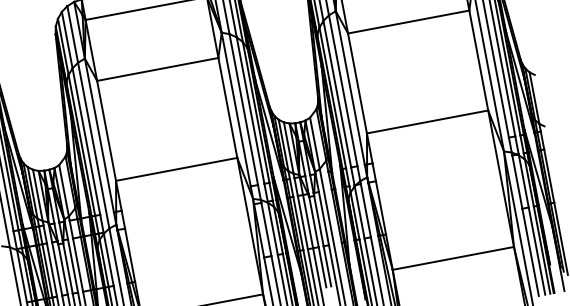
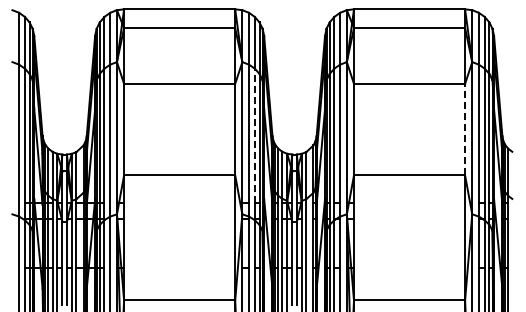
line: (479, 60) -> (465, 129), solid -> dashed
line: (250, 110) -> (254, 135), solid -> dashed

